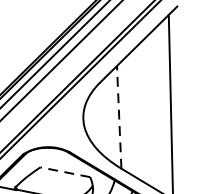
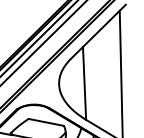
line: (119, 116) -> (84, 82), dashed -> solid
line: (64, 172) -> (45, 122), dashed -> solid

